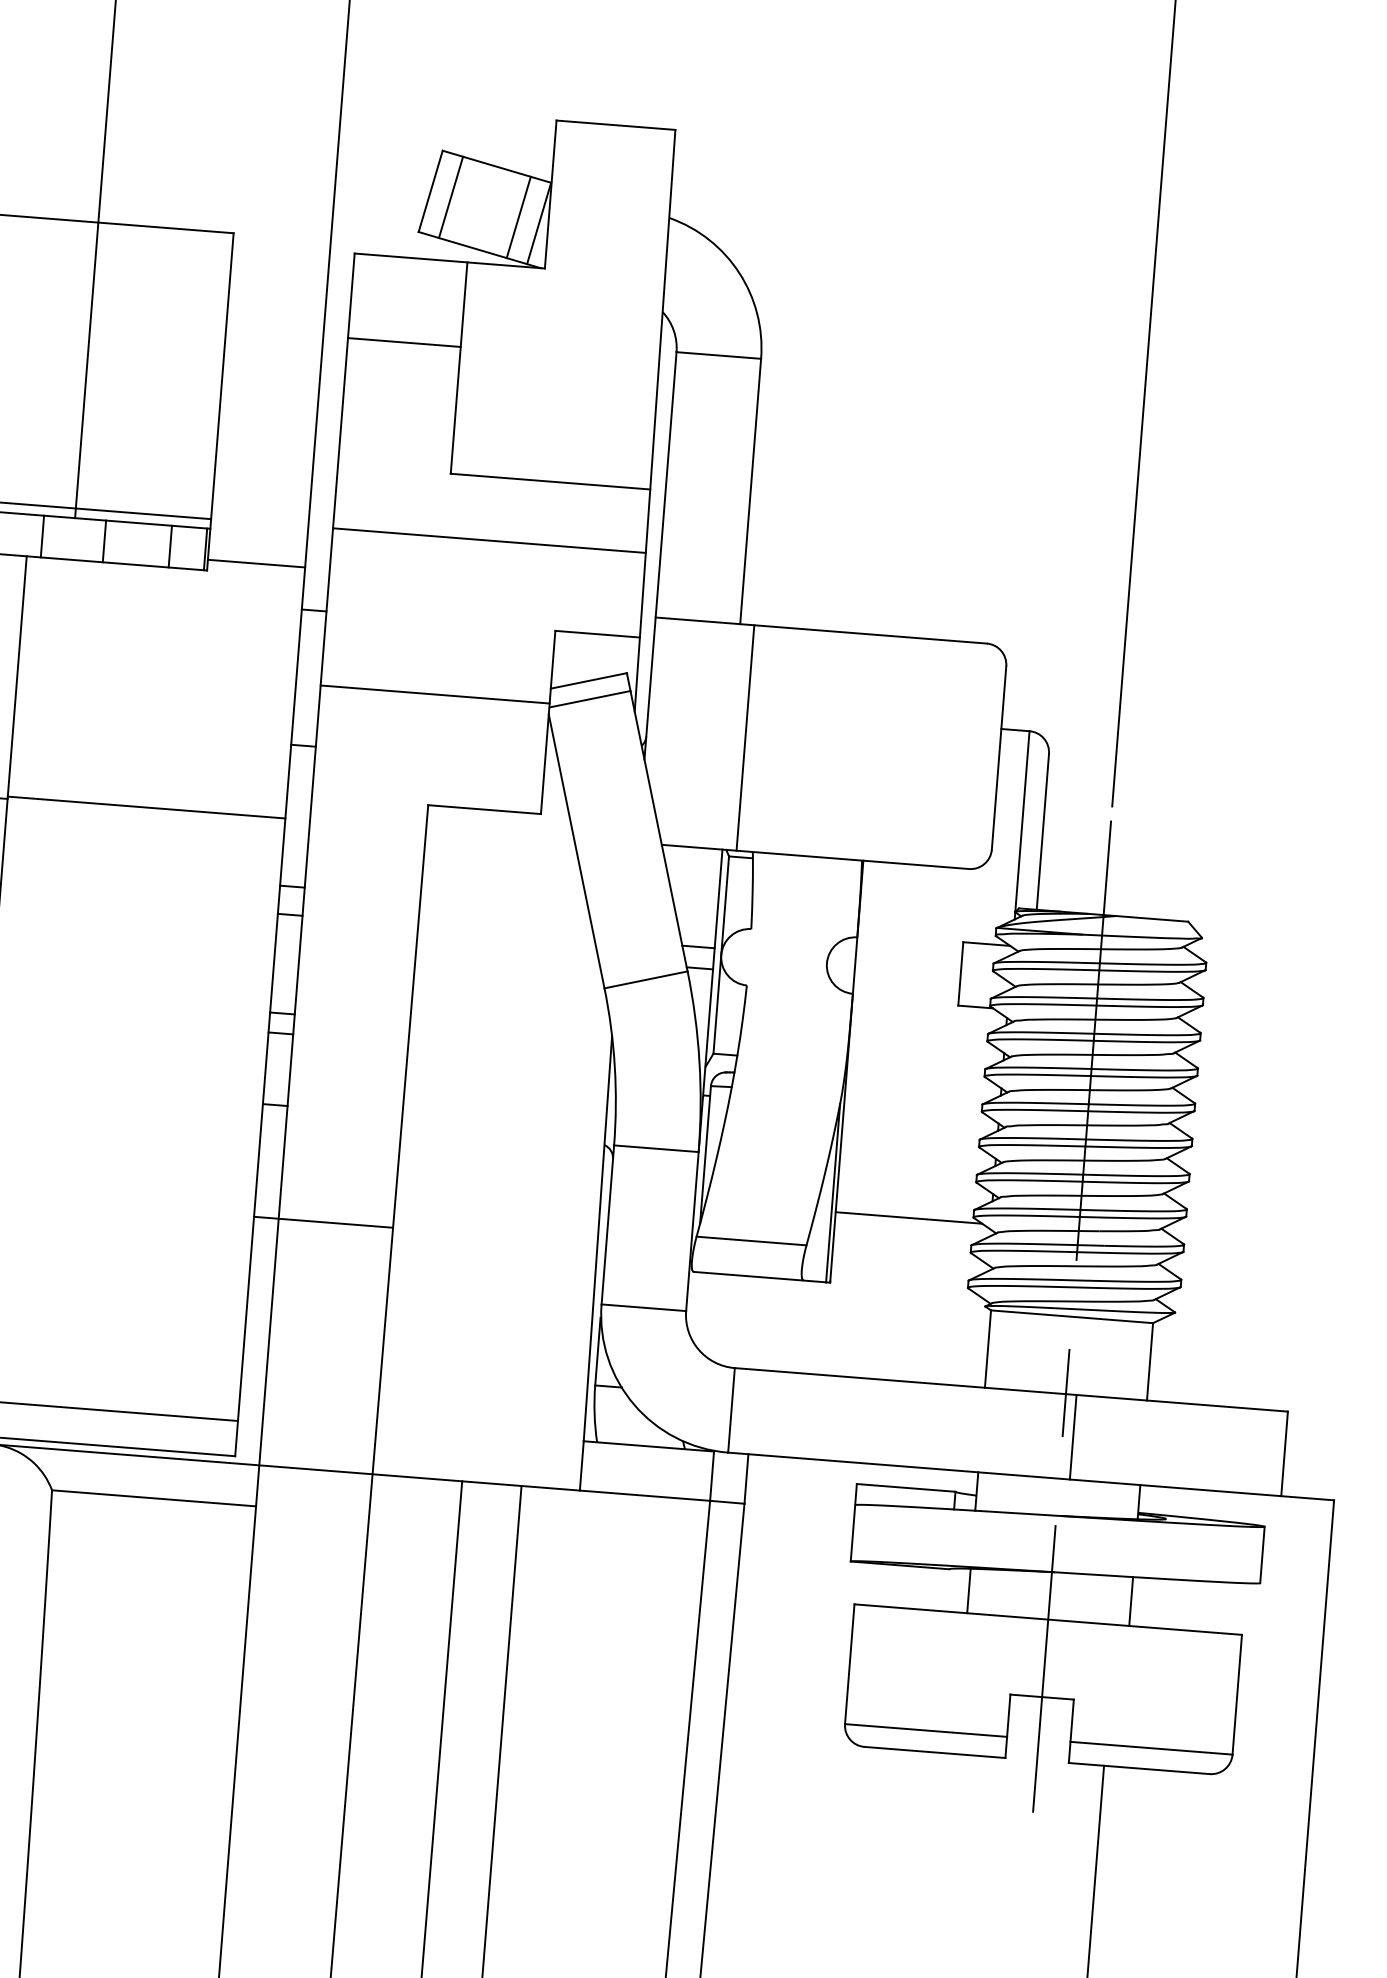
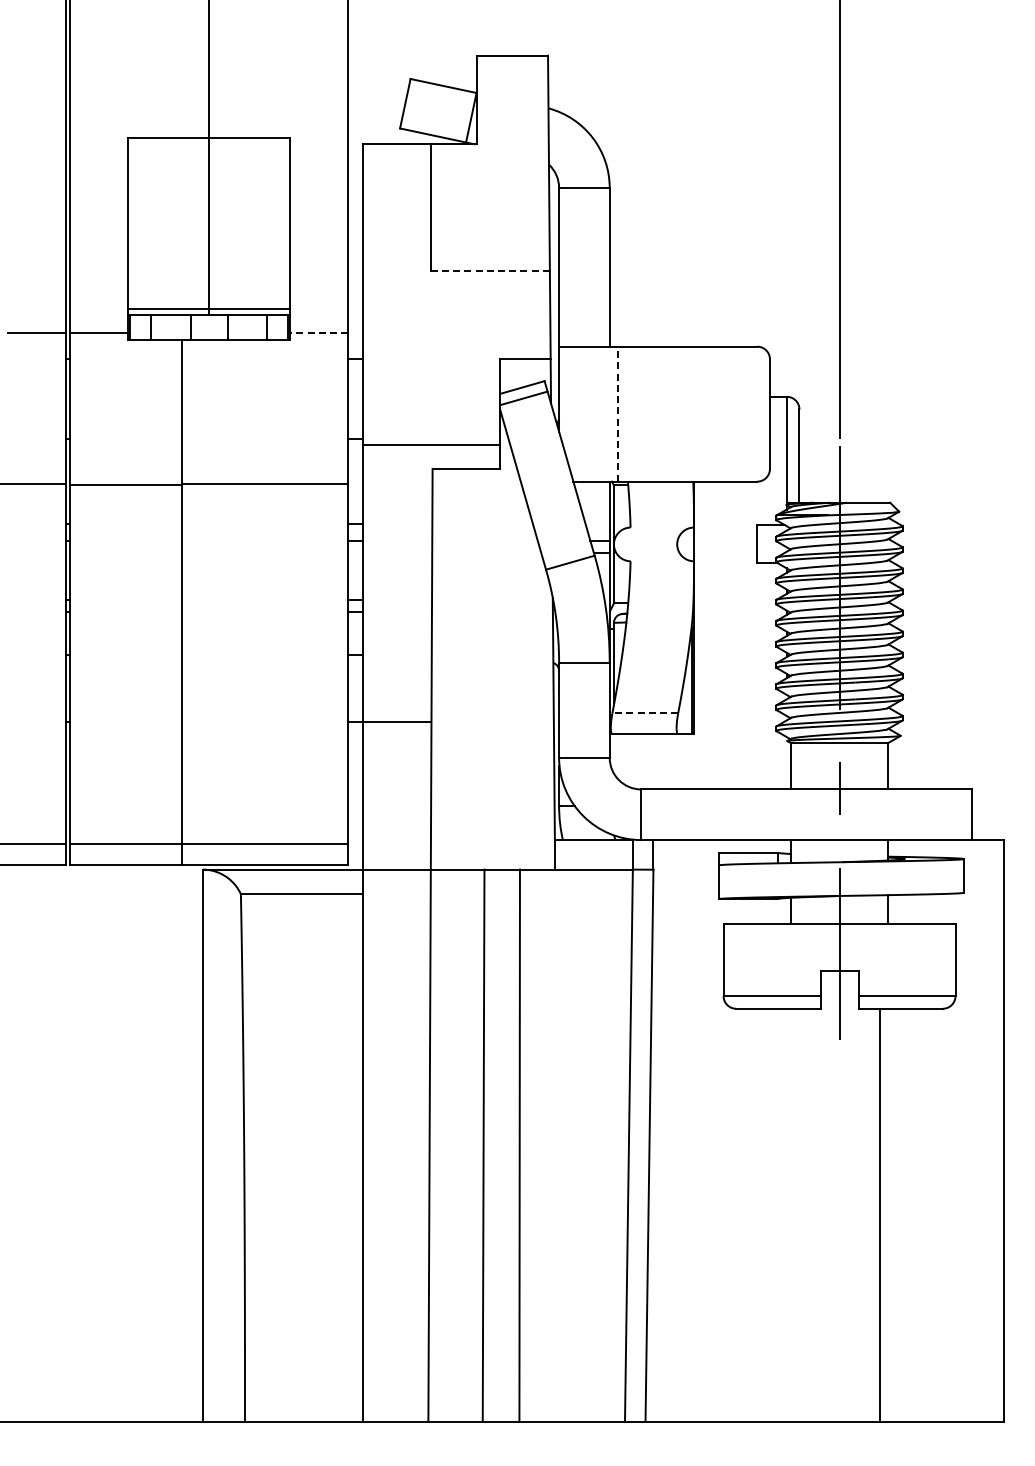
line: (450, 197) -> (417, 106), removed
line: (518, 216) -> (458, 114), removed
line: (403, 341) -> (396, 194), removed
line: (551, 481) -> (490, 270), solid -> dashed
line: (489, 540) -> (456, 308), removed
line: (255, 563) -> (318, 333), solid -> dashed
line: (435, 693) -> (431, 444), moved
line: (746, 736) -> (618, 413), solid -> dashed
line: (908, 1218) -> (737, 692), removed
line: (751, 1241) -> (645, 713), solid -> dashed
line: (1072, 1436) -> (845, 814), removed

